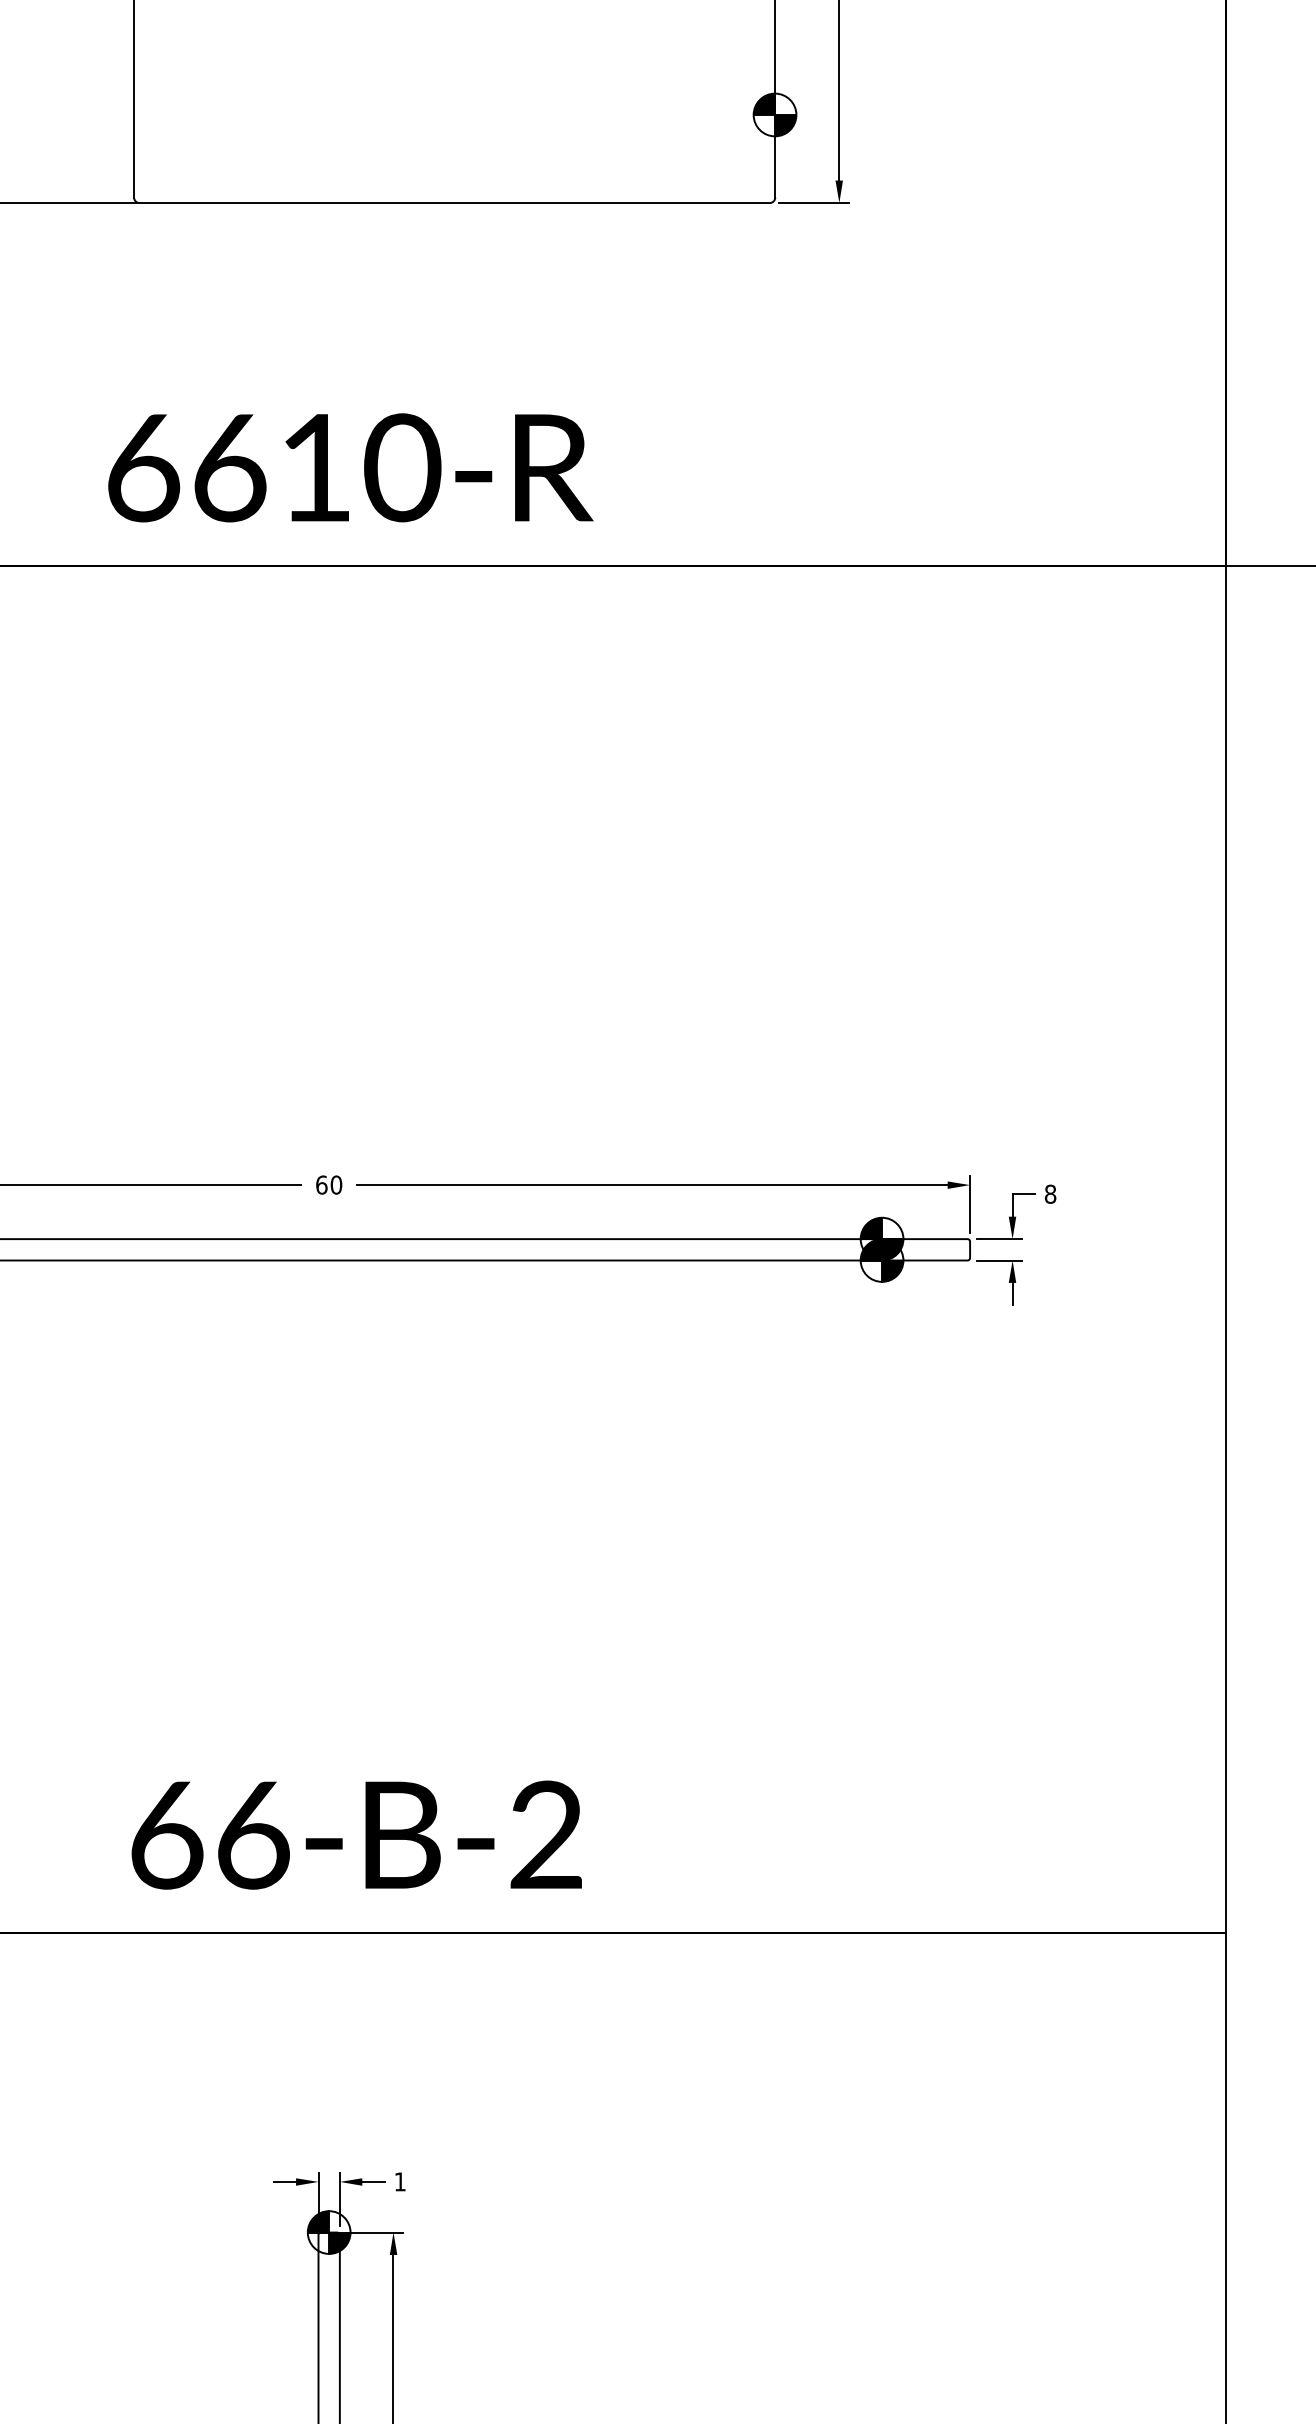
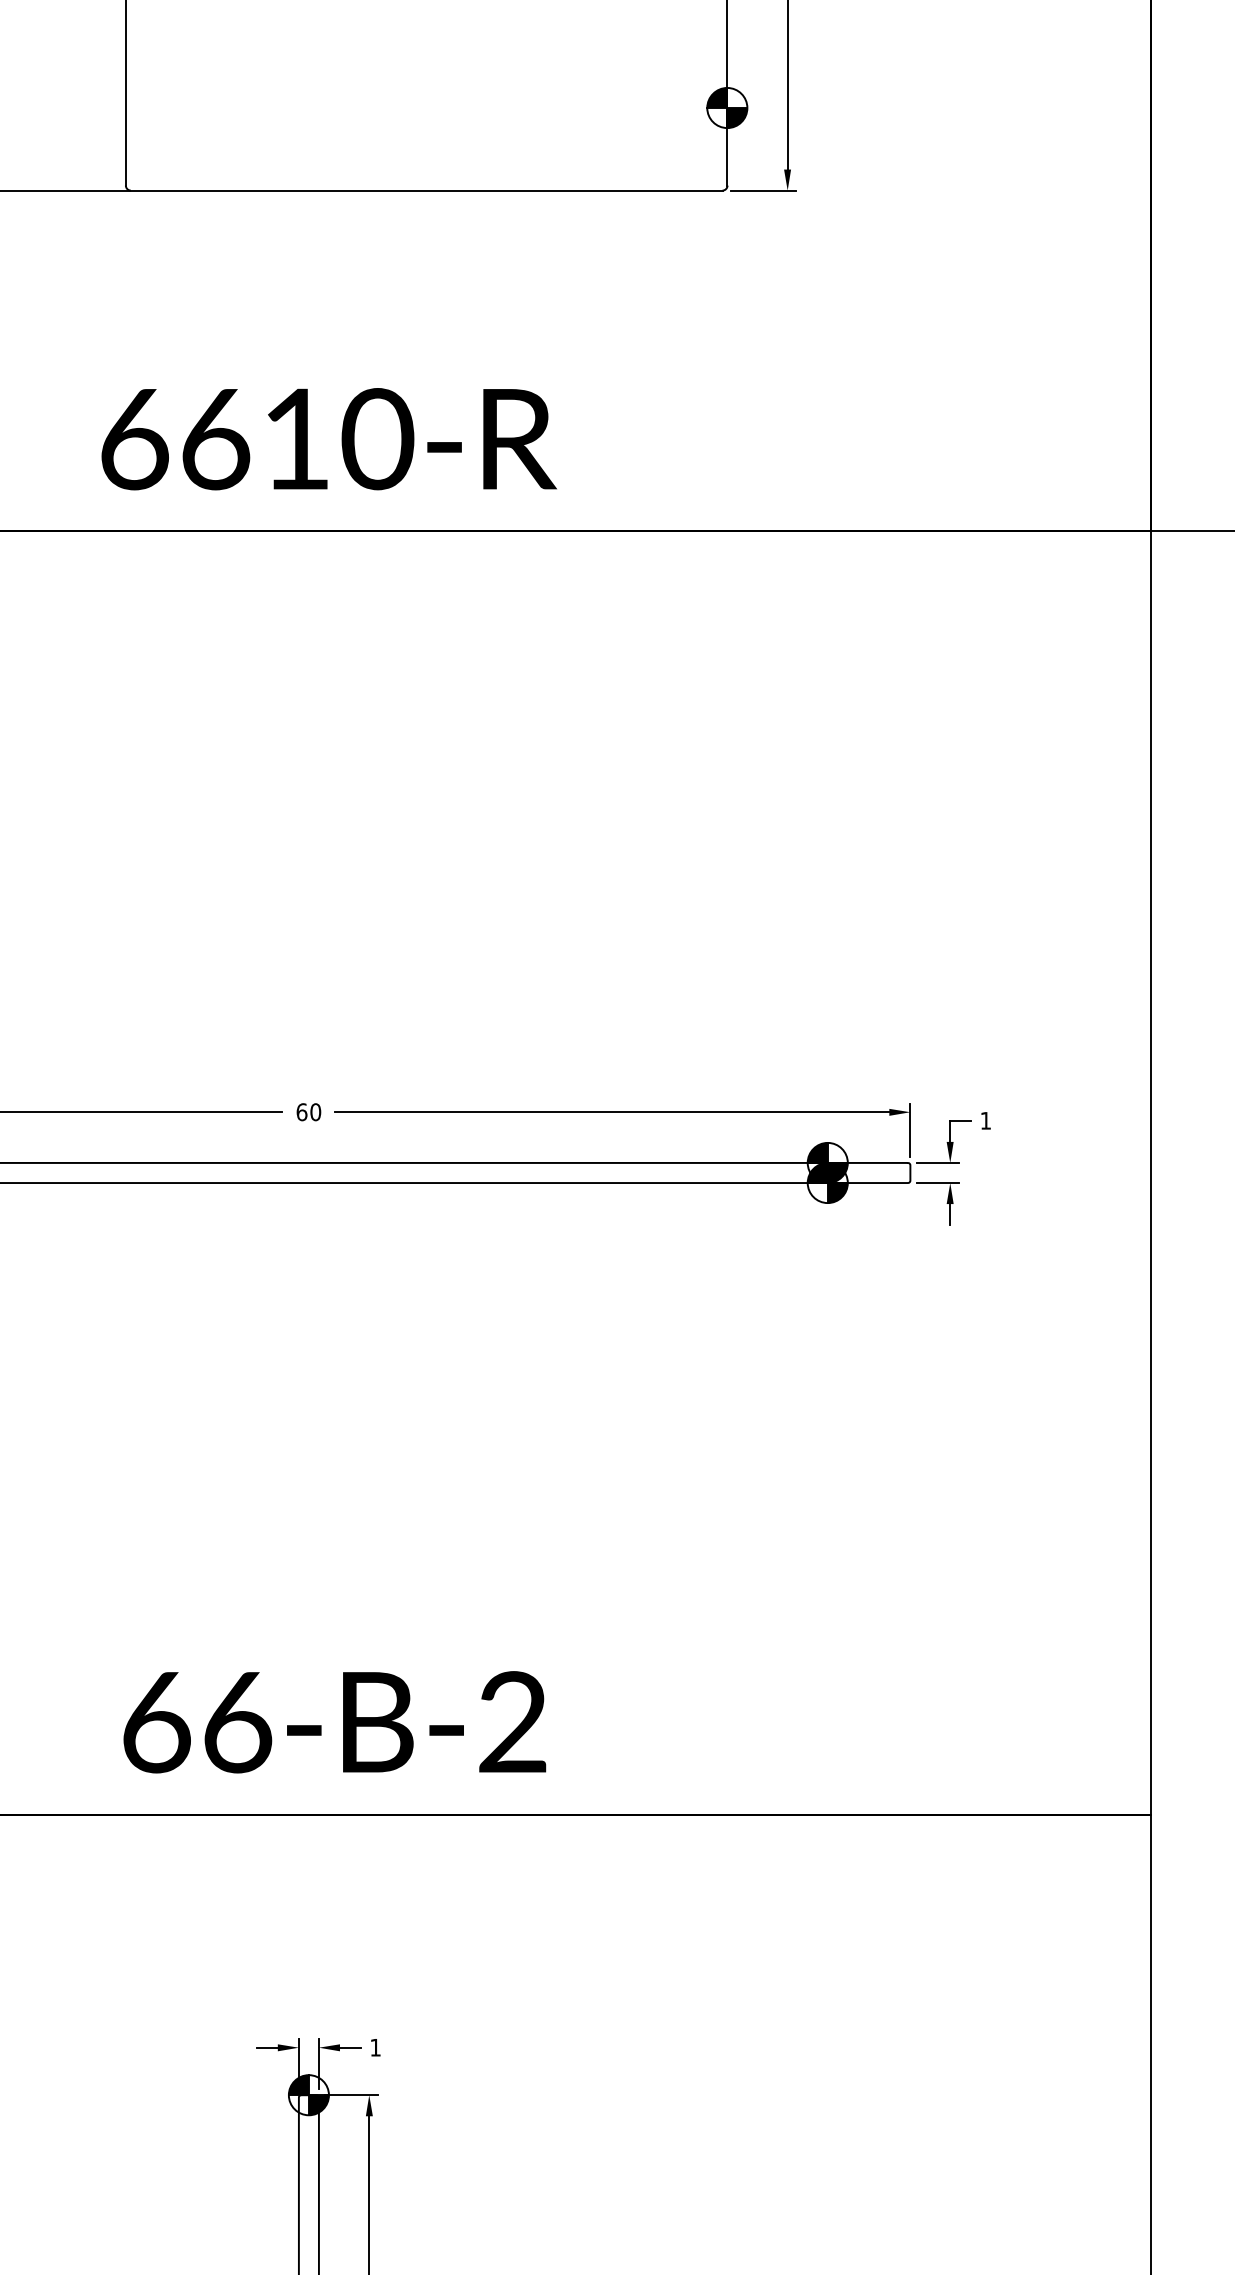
text: (1050, 1193) -> (985, 1120), 8 -> 1

